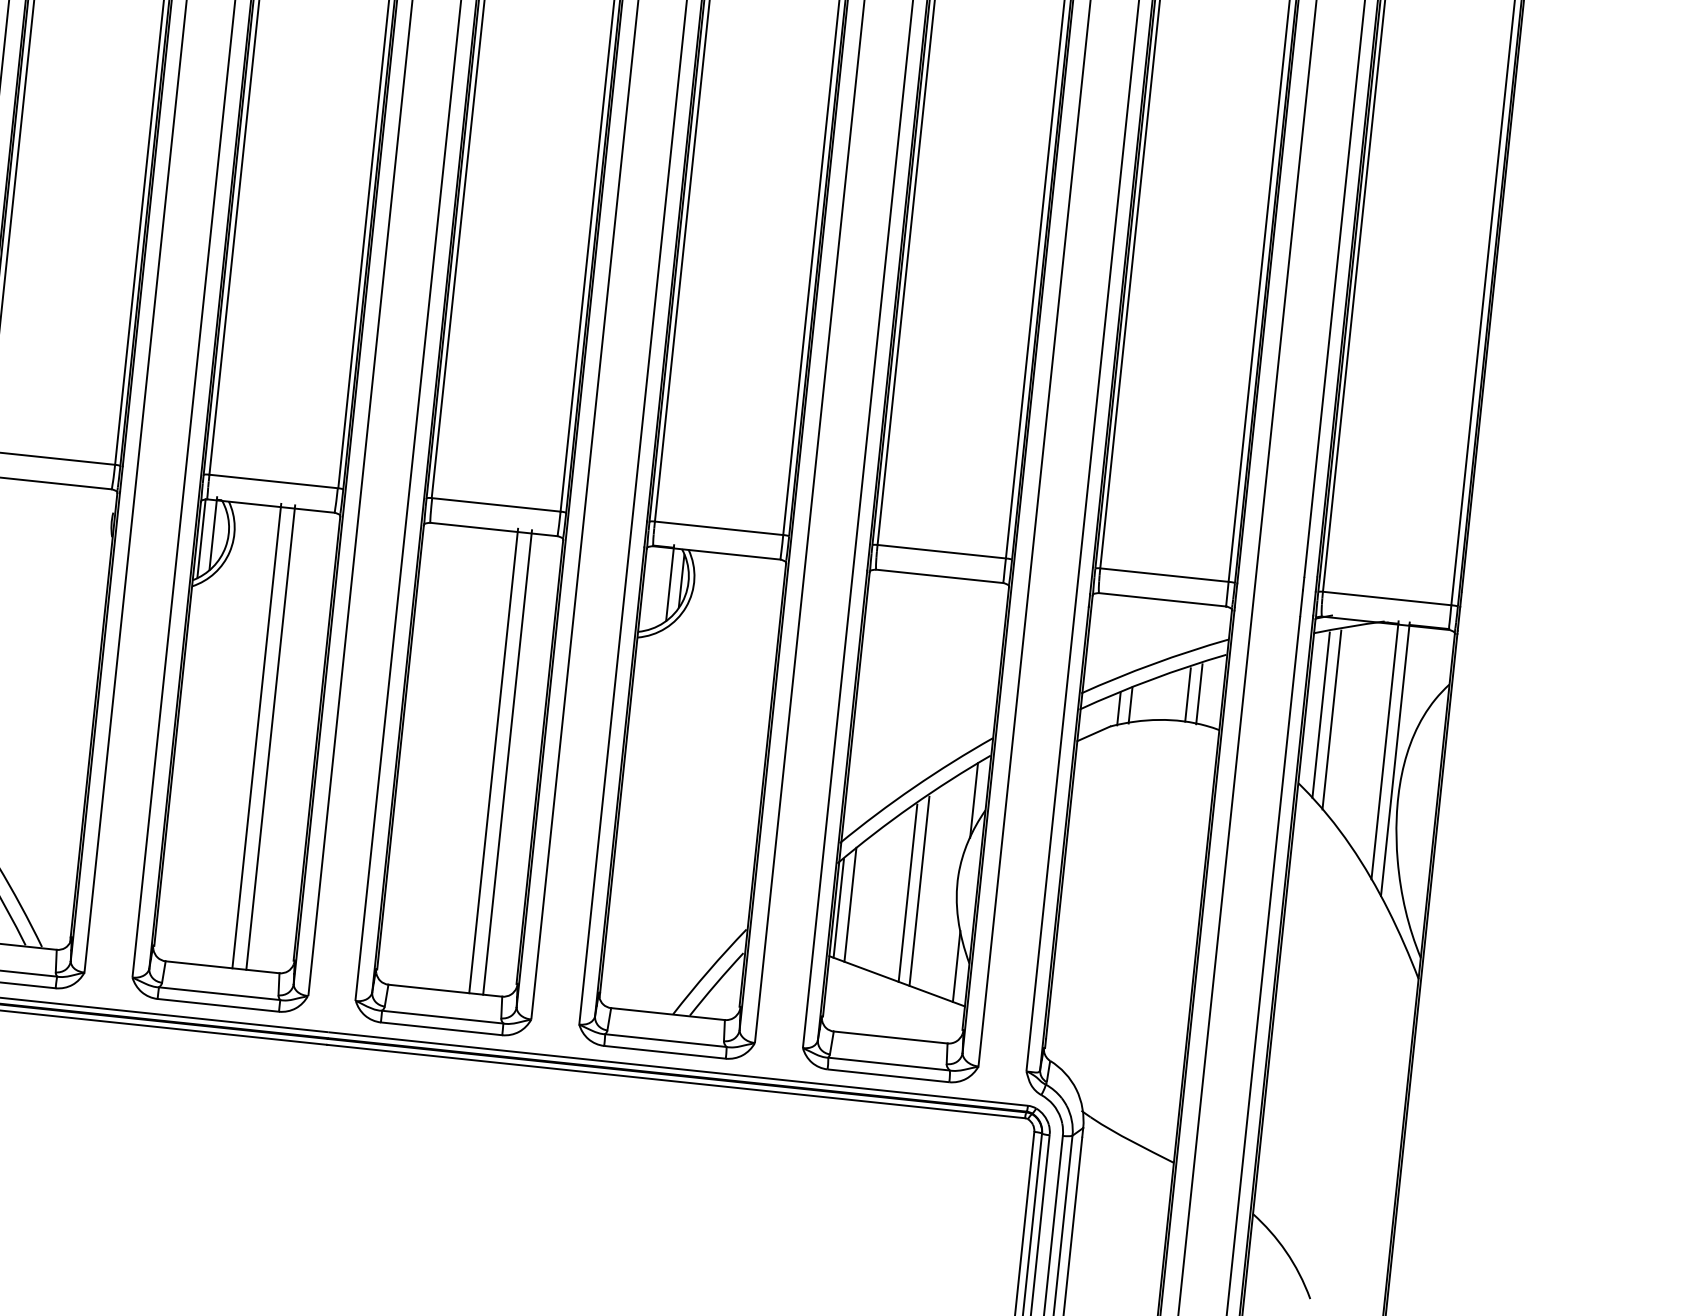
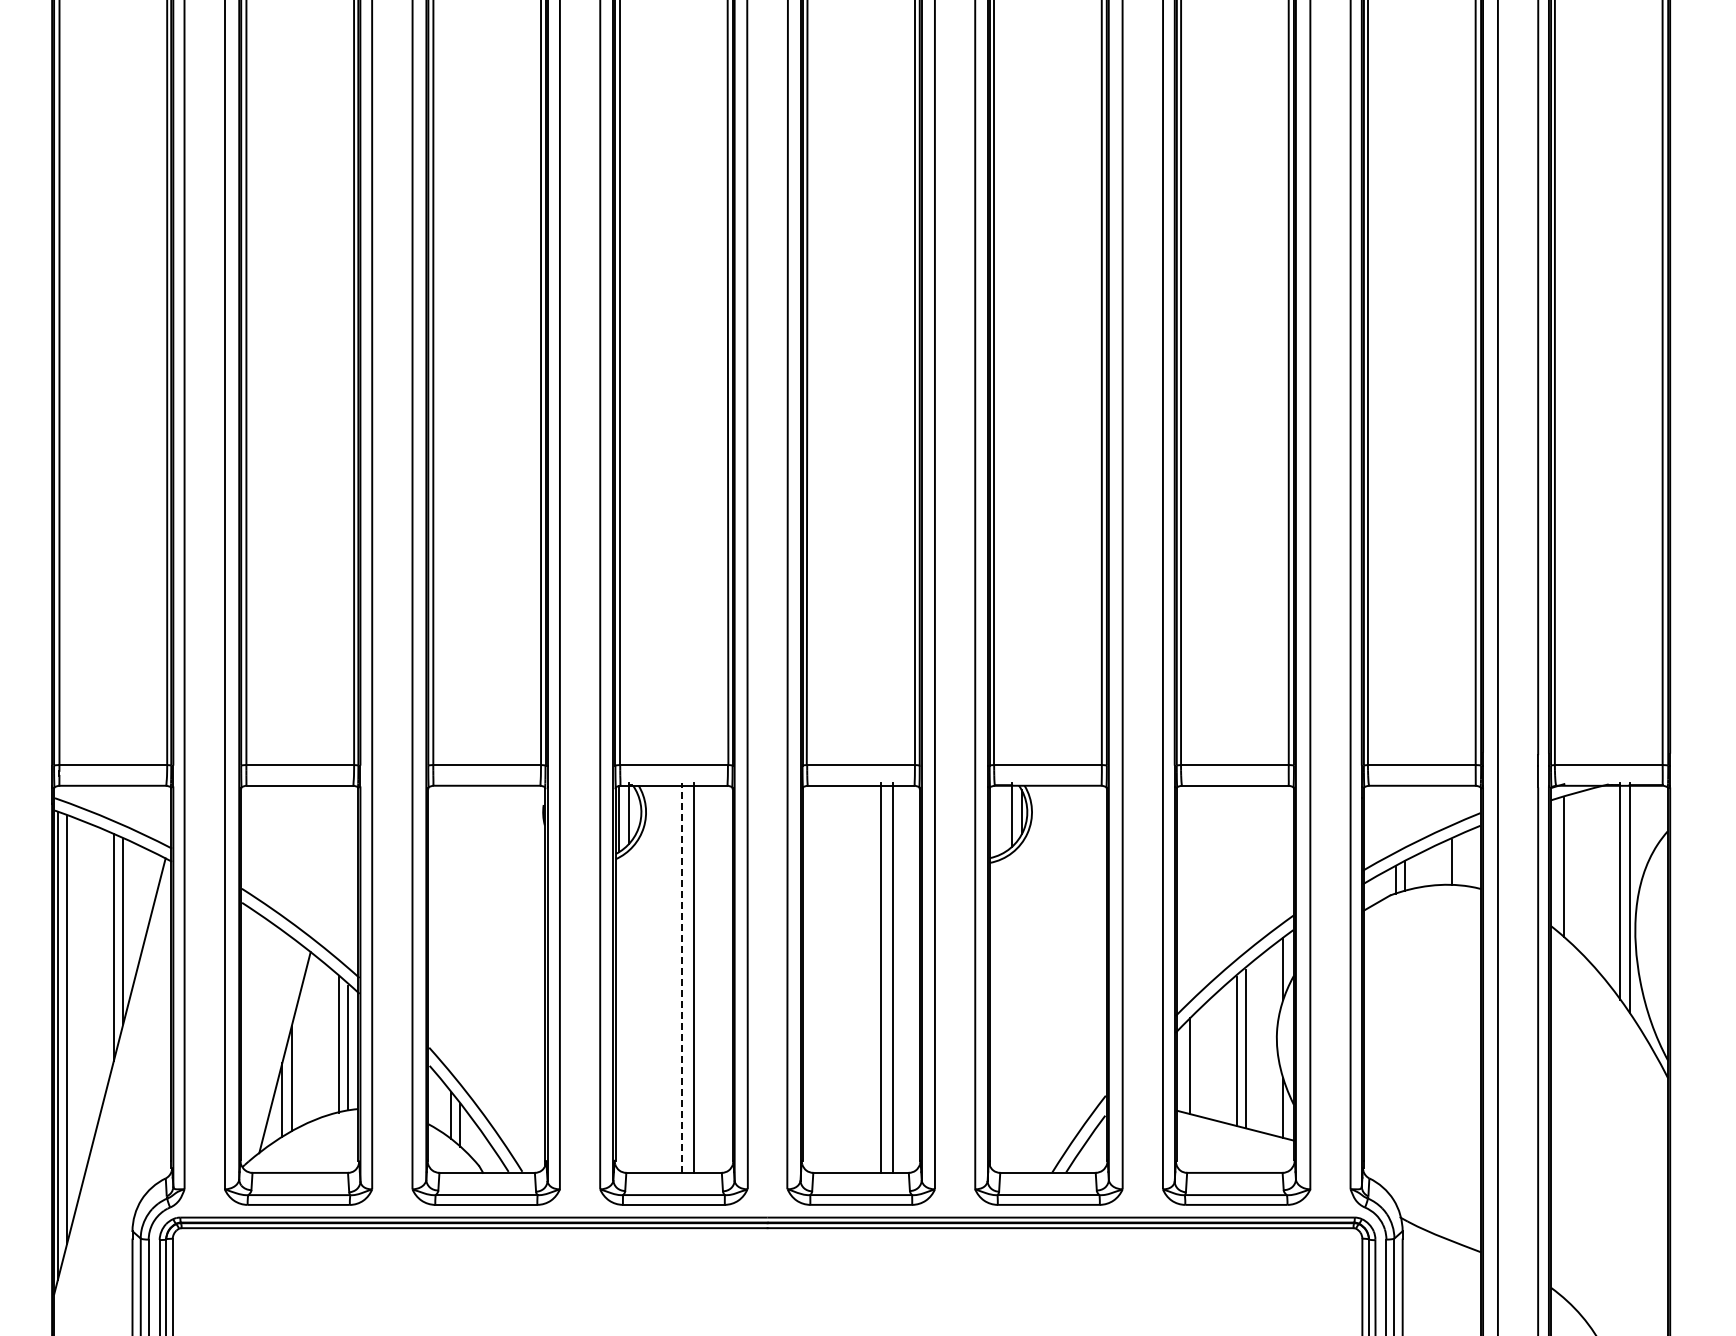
line: (1199, 693) -> (1461, 860), removed
line: (1331, 719) -> (1573, 870), removed
line: (257, 735) -> (682, 977), solid -> dashed
line: (838, 907) -> (1180, 1069), removed

